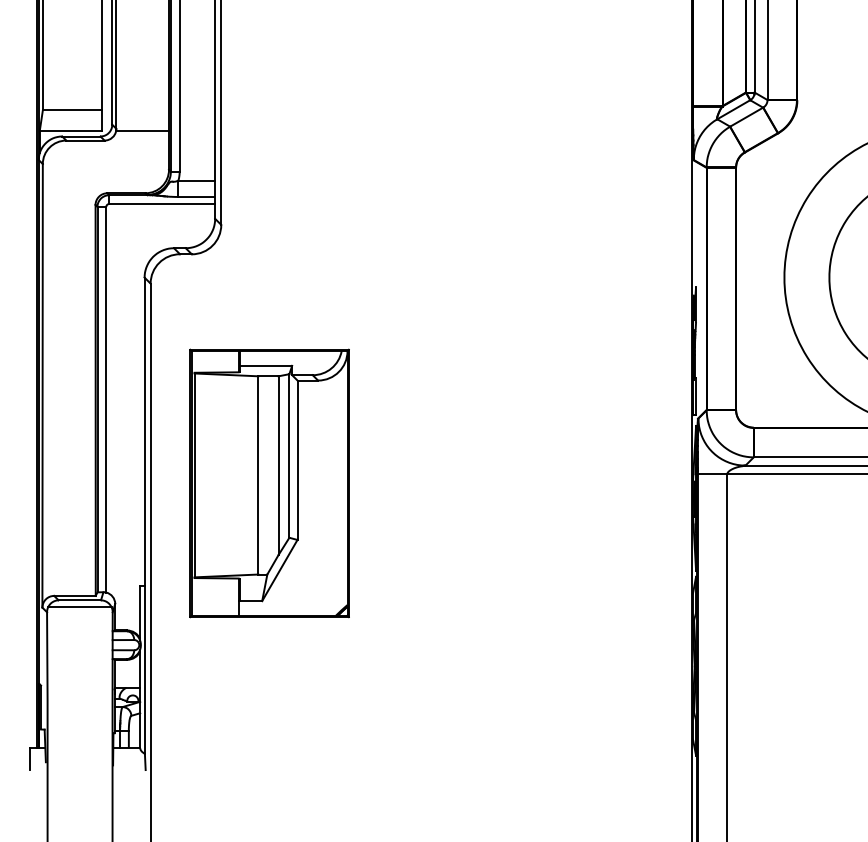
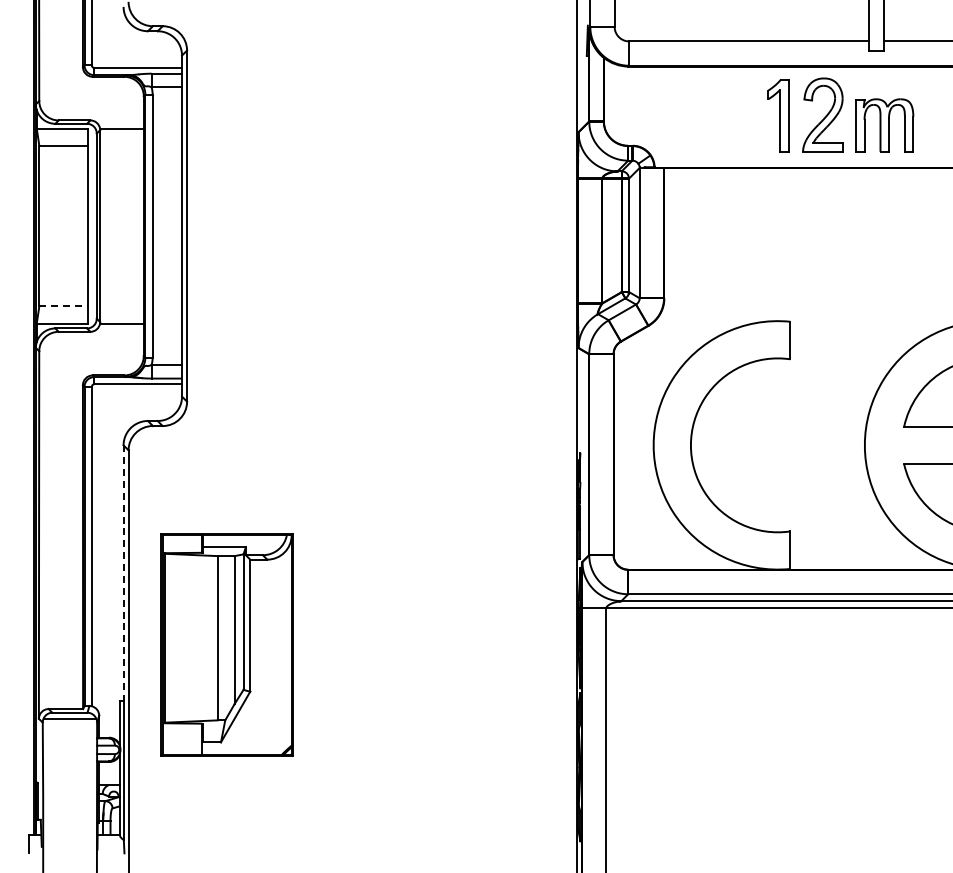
line: (73, 110) -> (64, 306), solid -> dashed
line: (144, 432) -> (123, 573), solid -> dashed
part: (268, 482) -> (226, 644), moved

